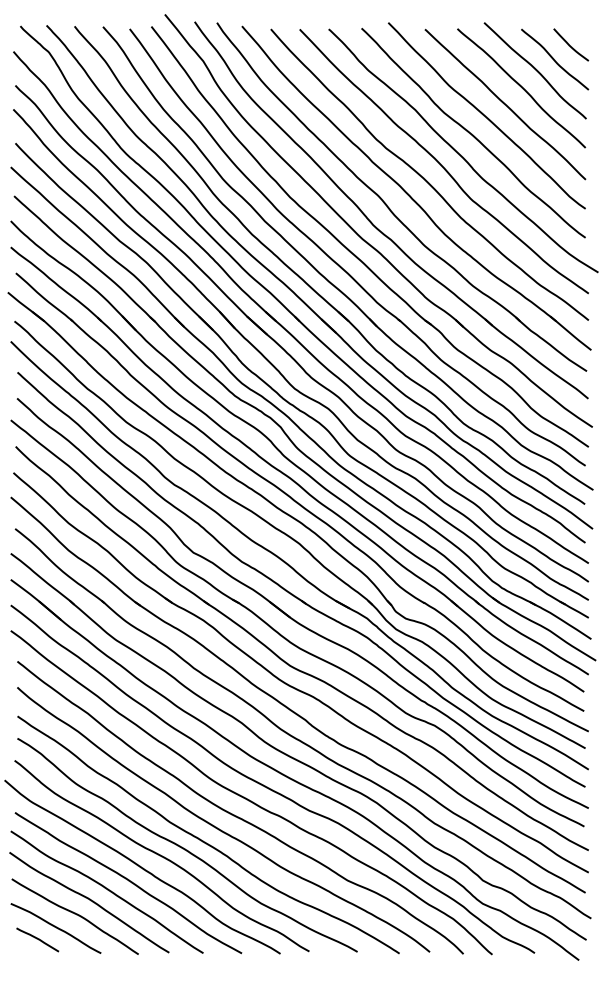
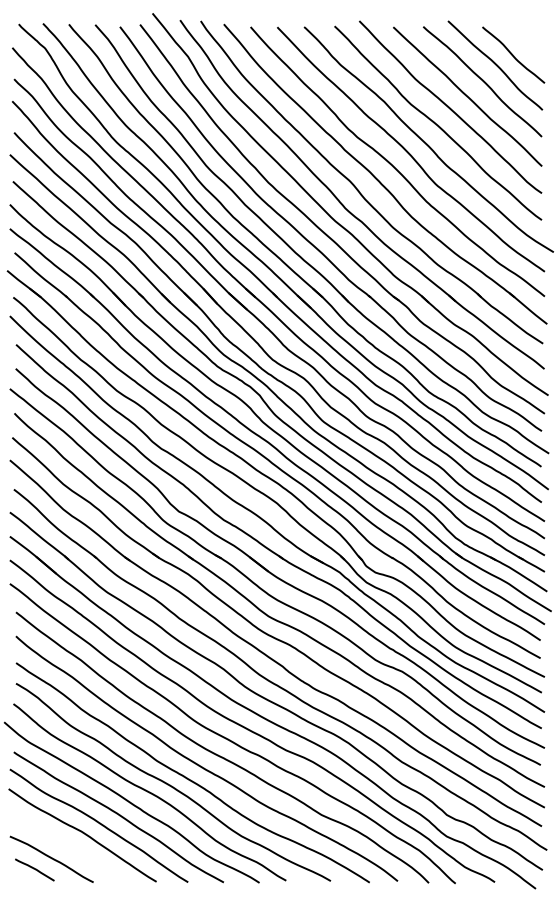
curve: (570, 44) -> (527, 41), removed
curve: (76, 915) -> (70, 847), removed

